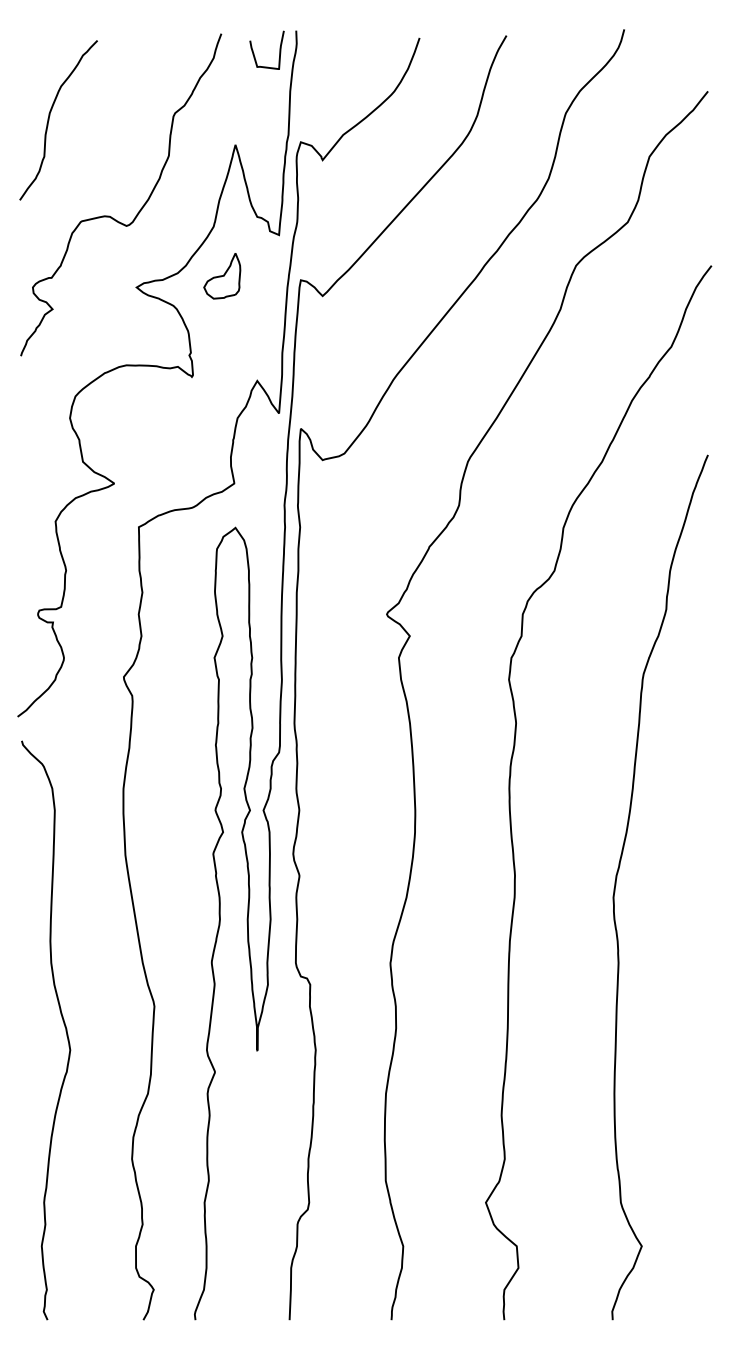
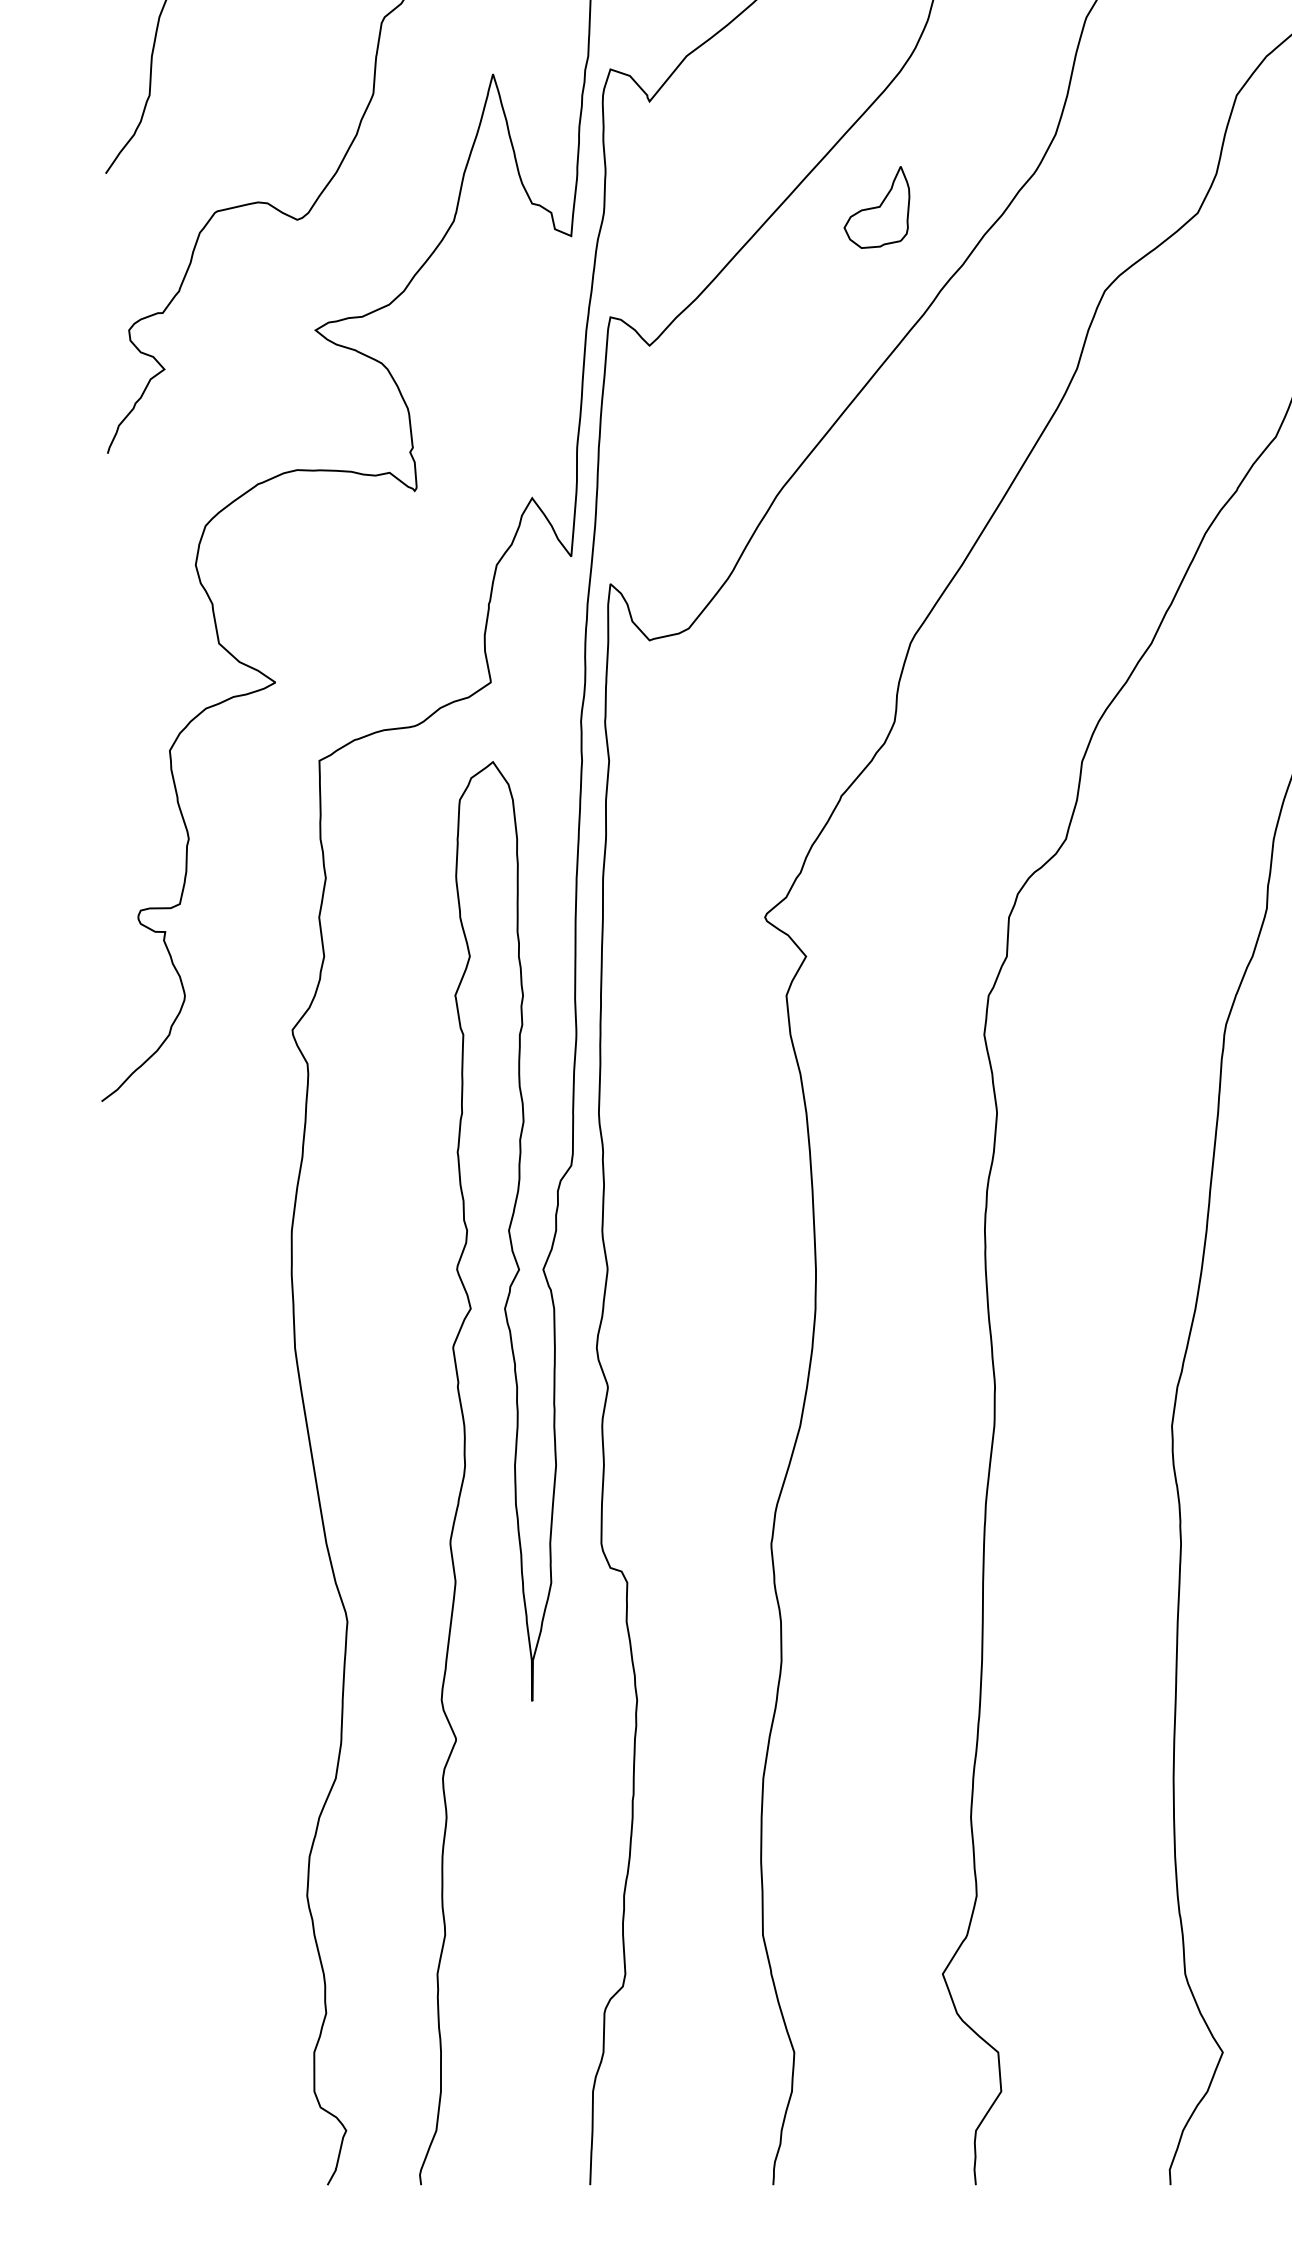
part: (222, 276) -> (877, 208), moved
curve: (63, 1024) -> (184, 1654), removed

